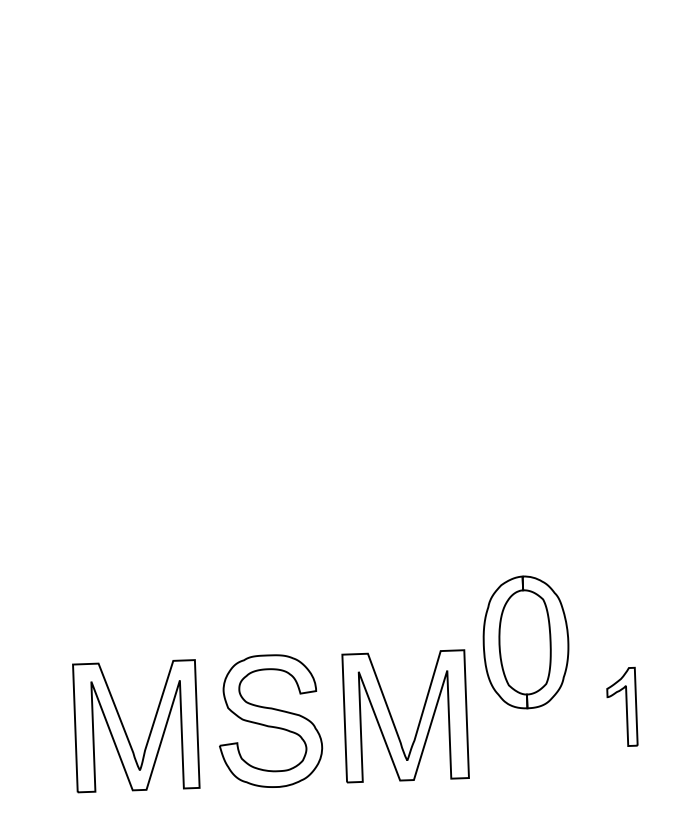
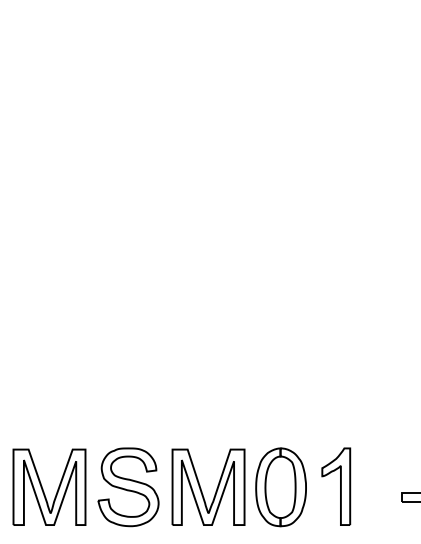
part: (524, 642) -> (280, 487), moved
part: (622, 707) -> (336, 486), size x1.67

